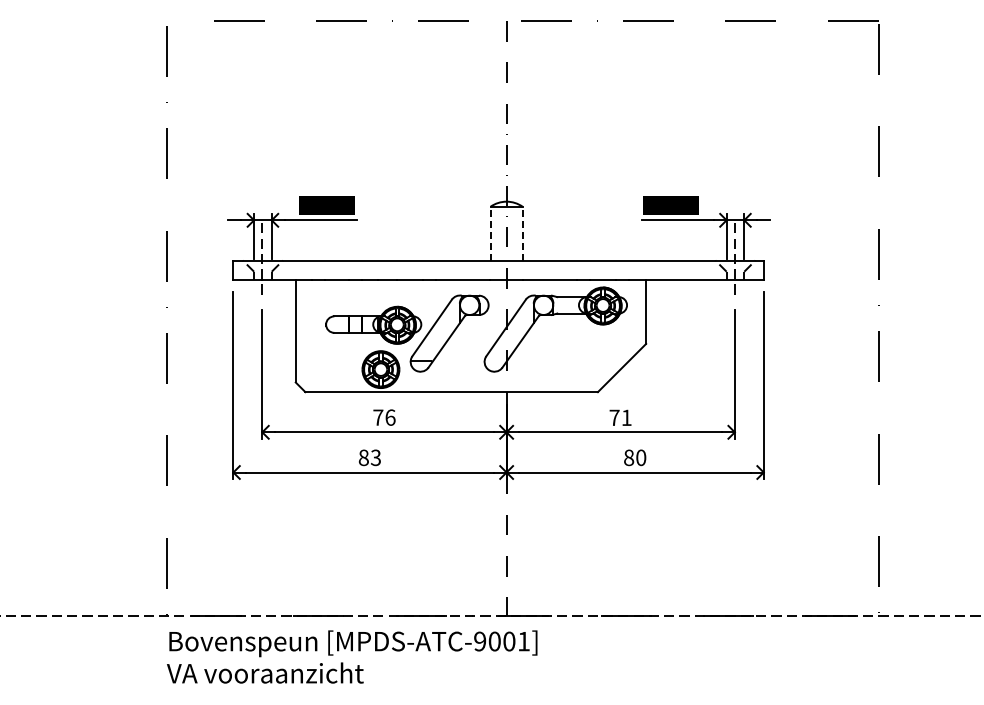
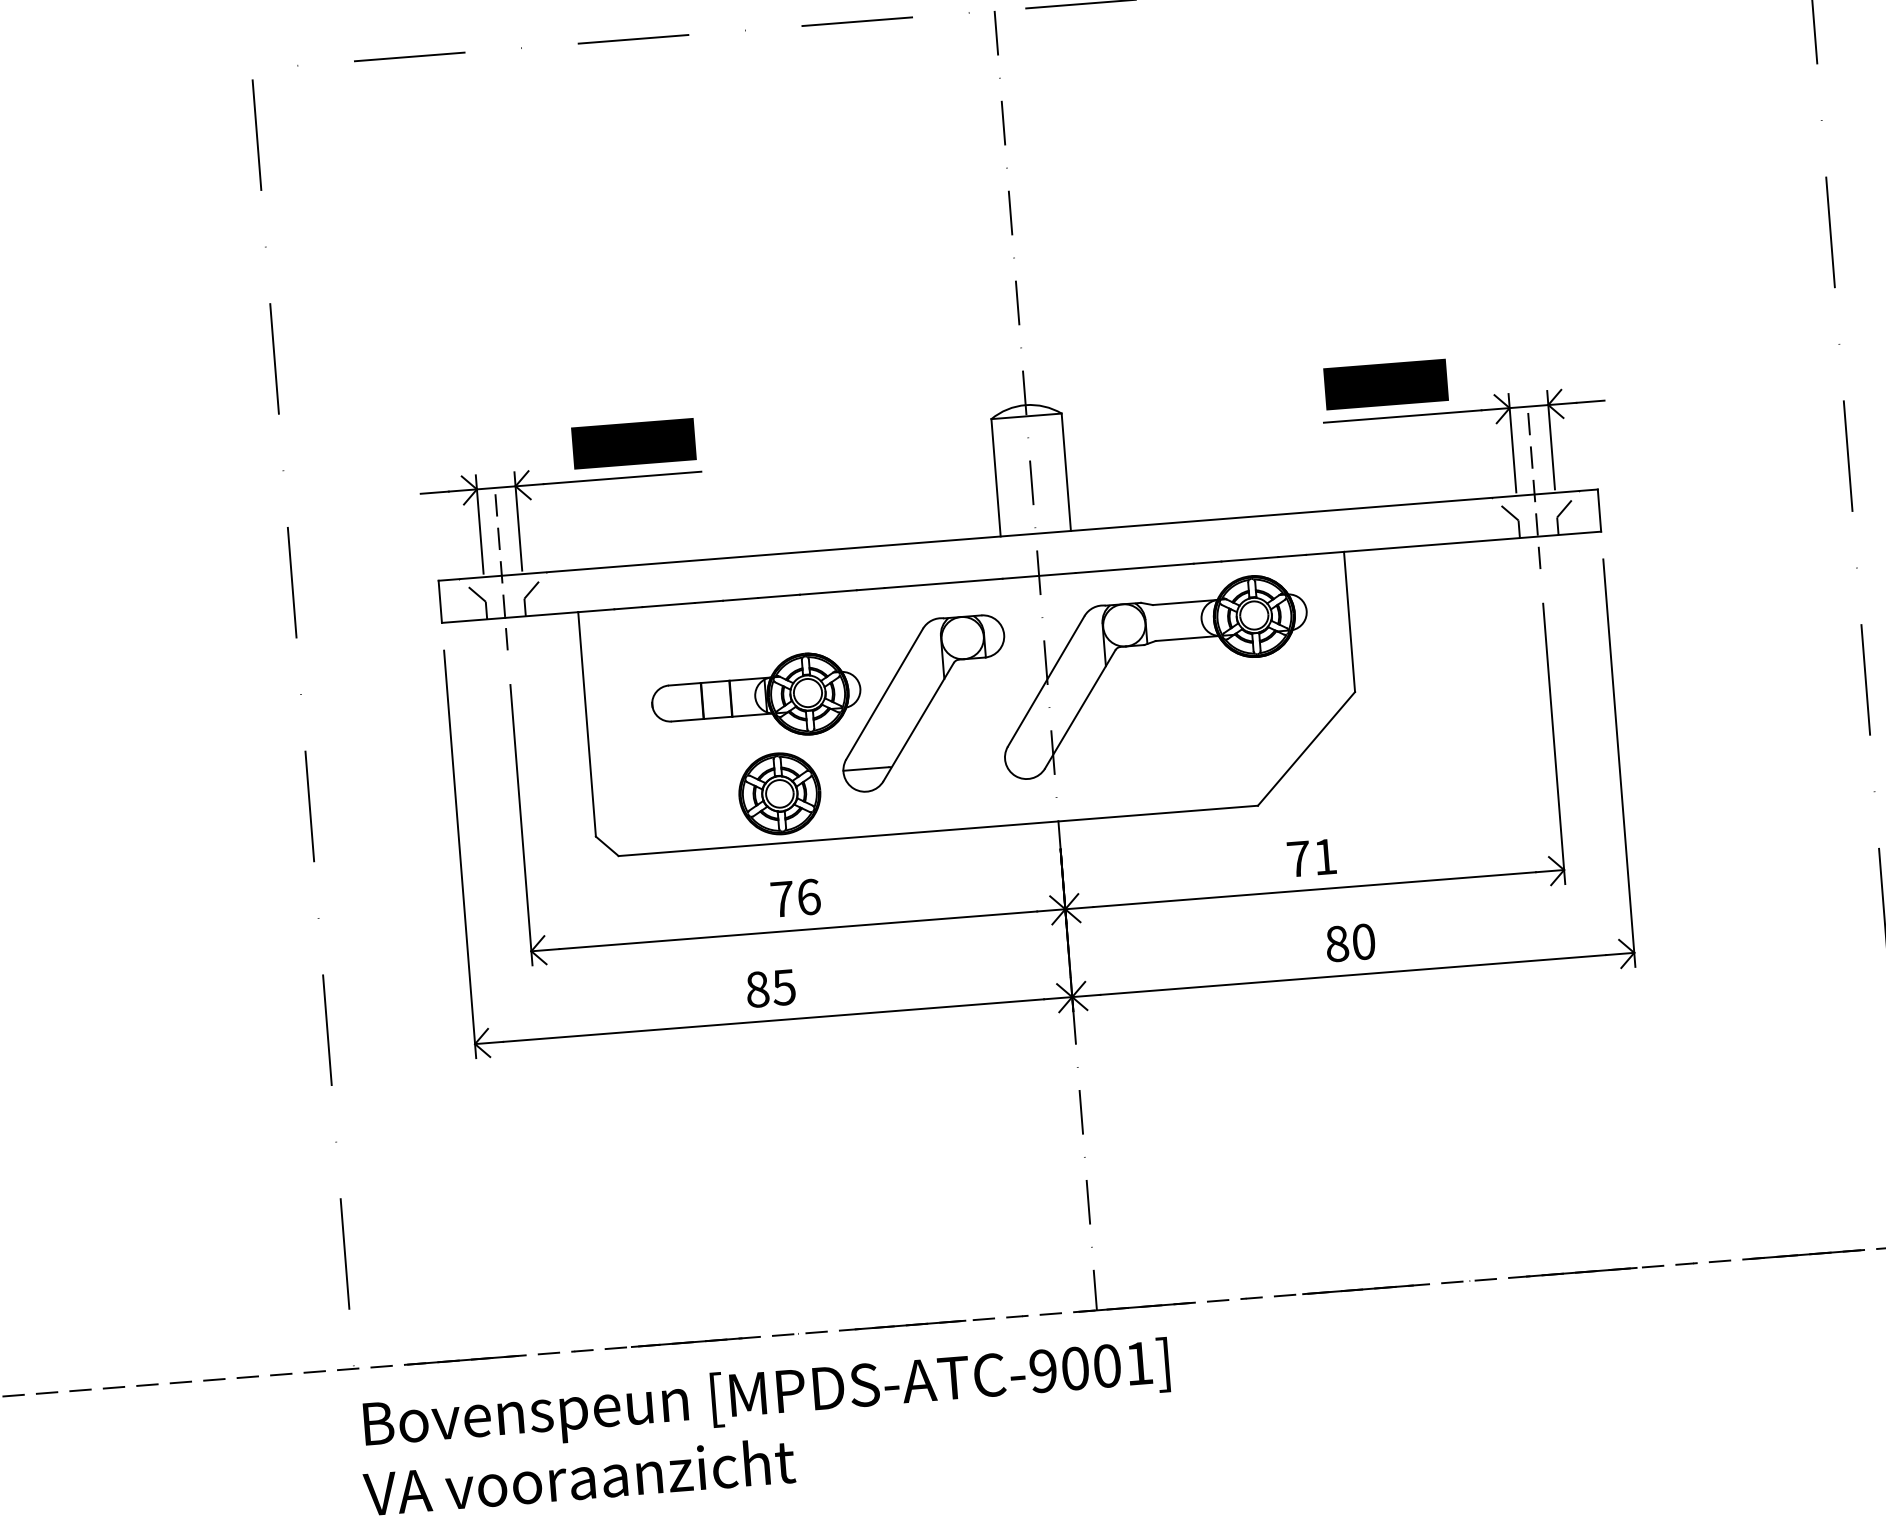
line: (490, 233) -> (995, 477), dashed -> solid
line: (522, 233) -> (1065, 471), dashed -> solid
text: (375, 457) -> (783, 986), 83 -> 85

